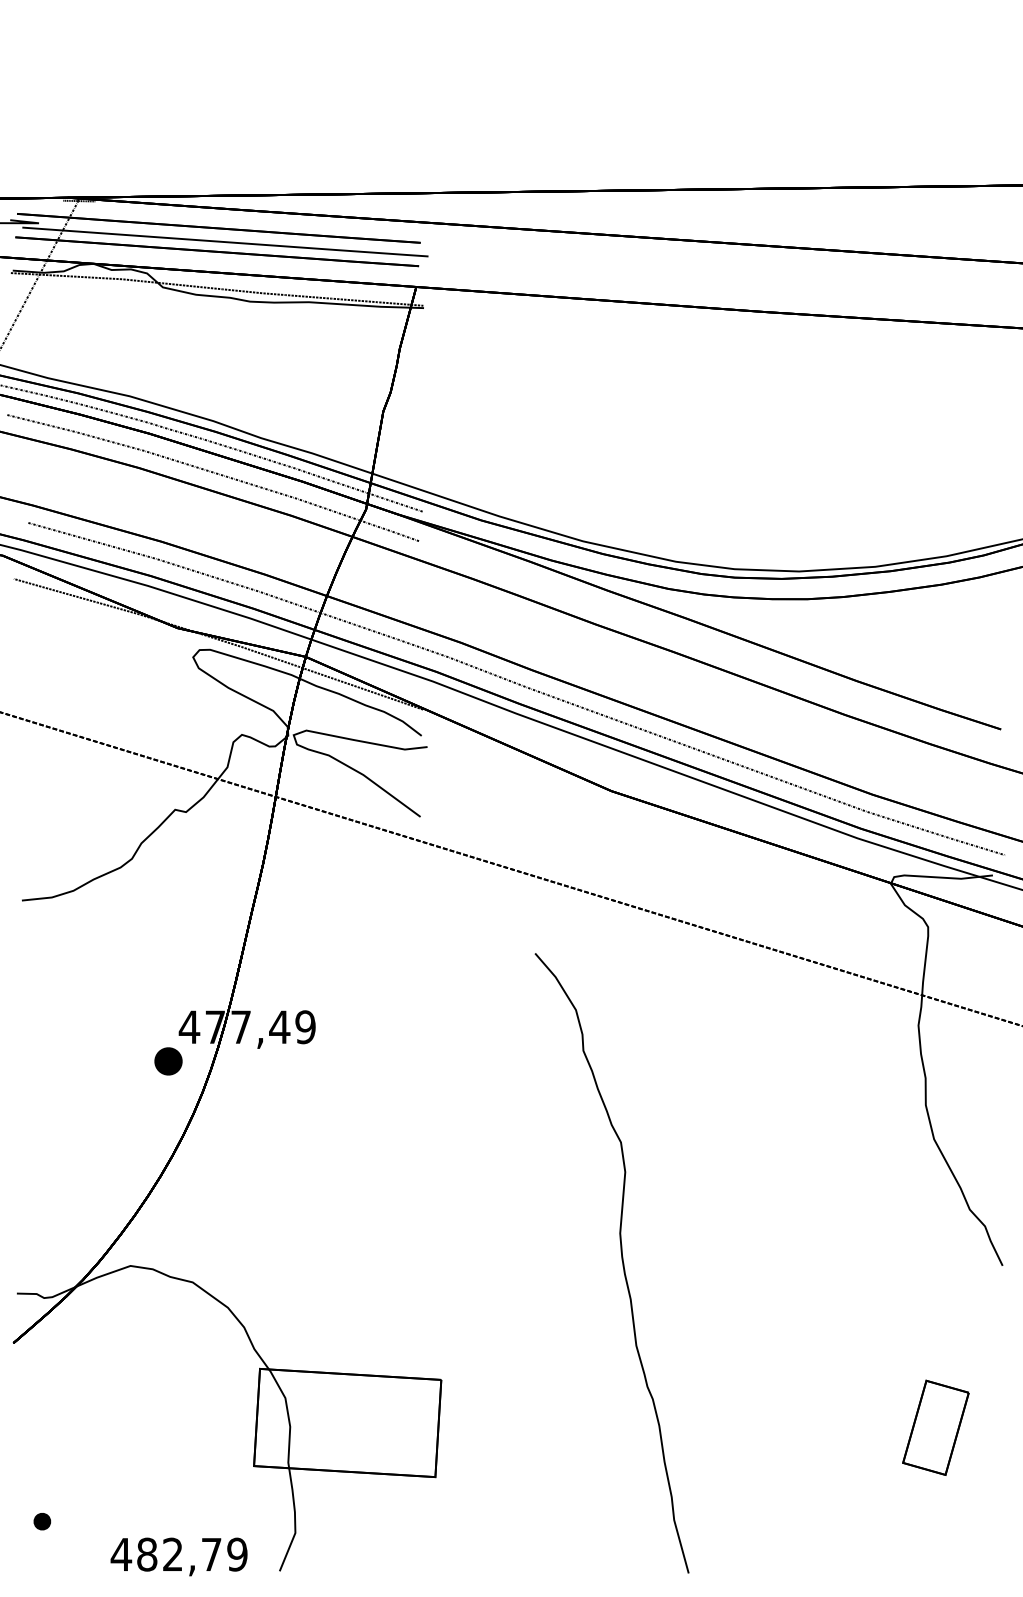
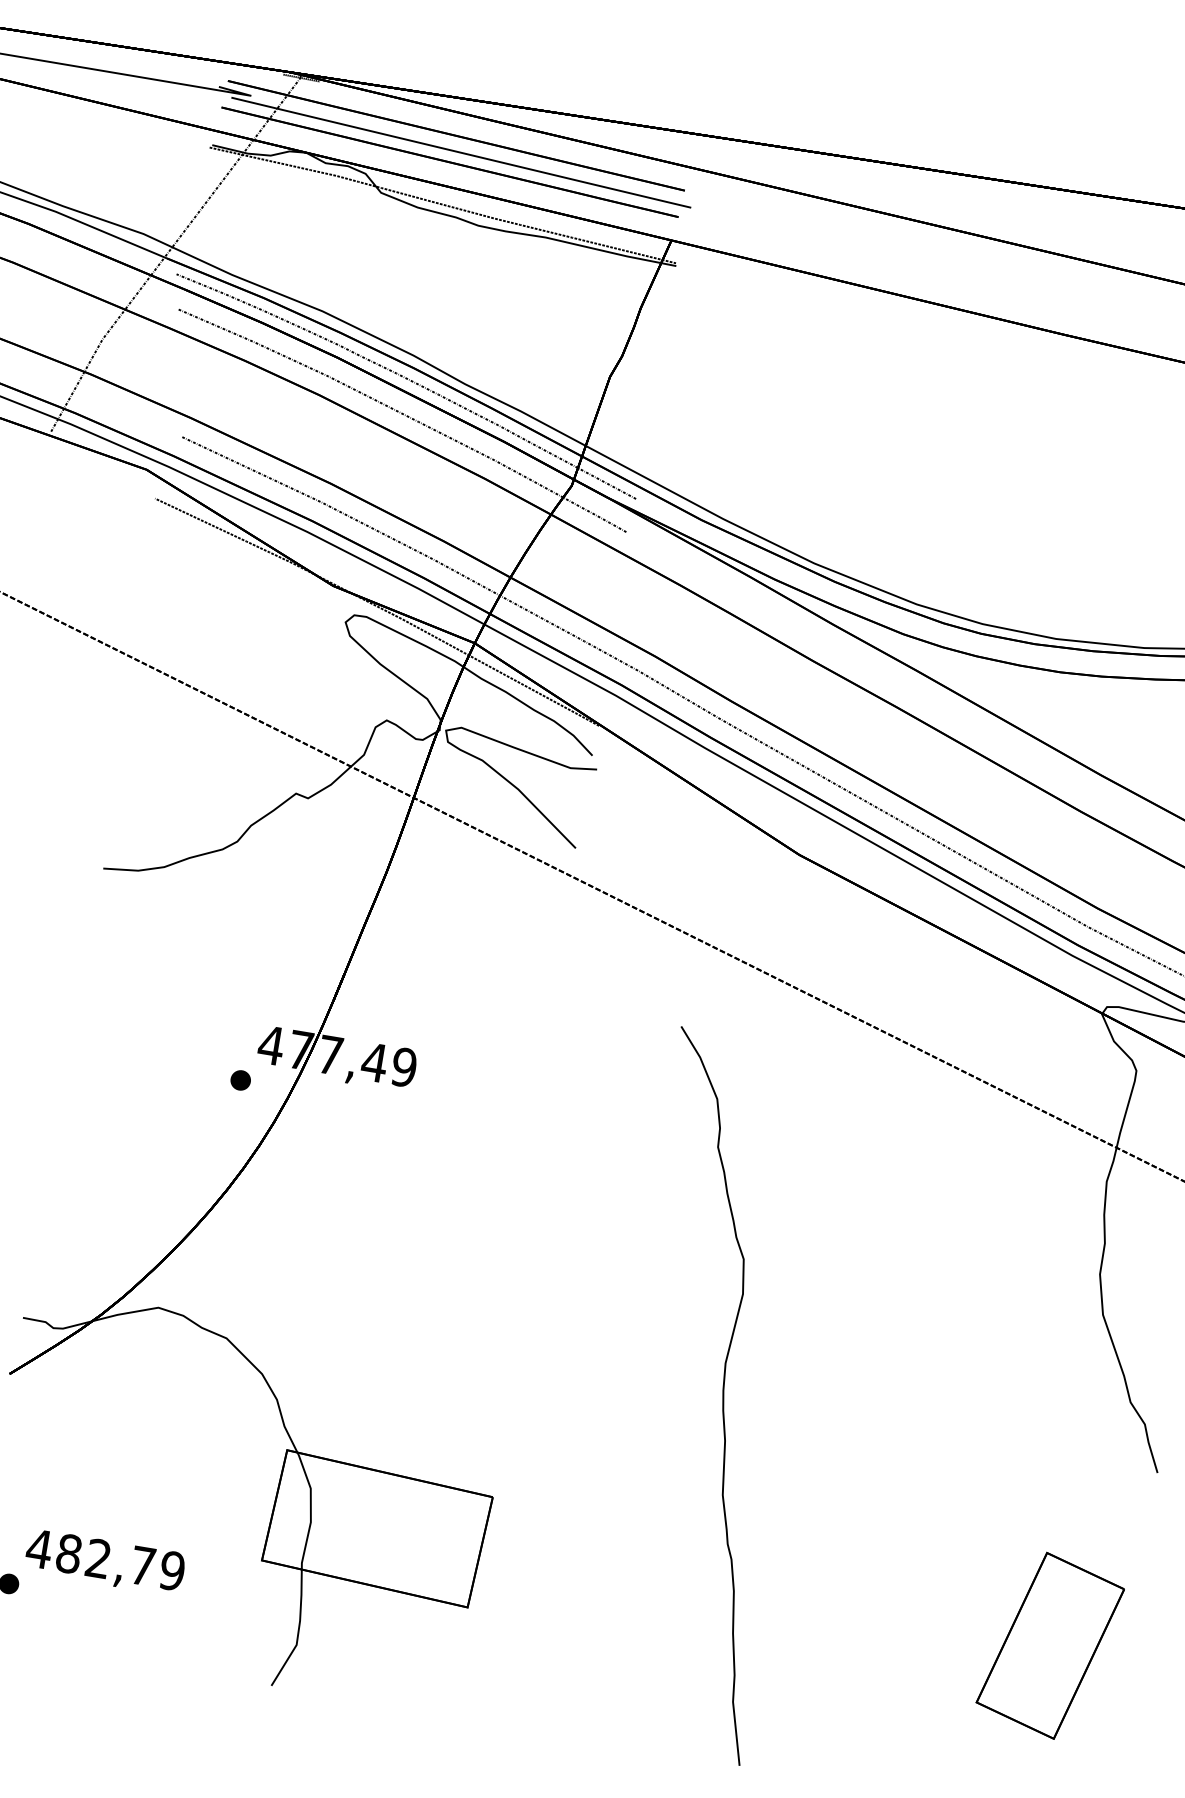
part: (168, 1060) -> (240, 1079), size x0.62
part: (935, 1427) -> (1049, 1645), size x1.67
text: (178, 1556) -> (104, 1561), moved

